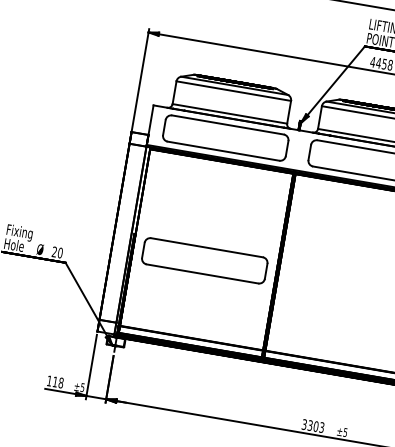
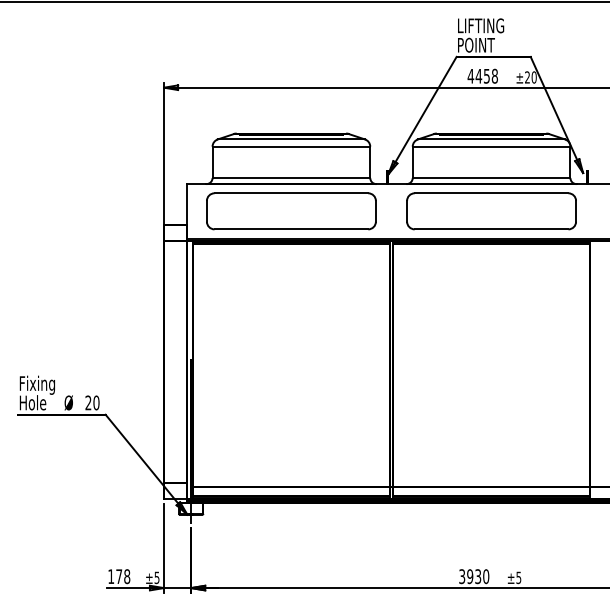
part: (204, 260) -> (291, 380), removed
text: (55, 381) -> (119, 576), 118 -> 178
text: (316, 426) -> (478, 576), 3303 -> 3930

